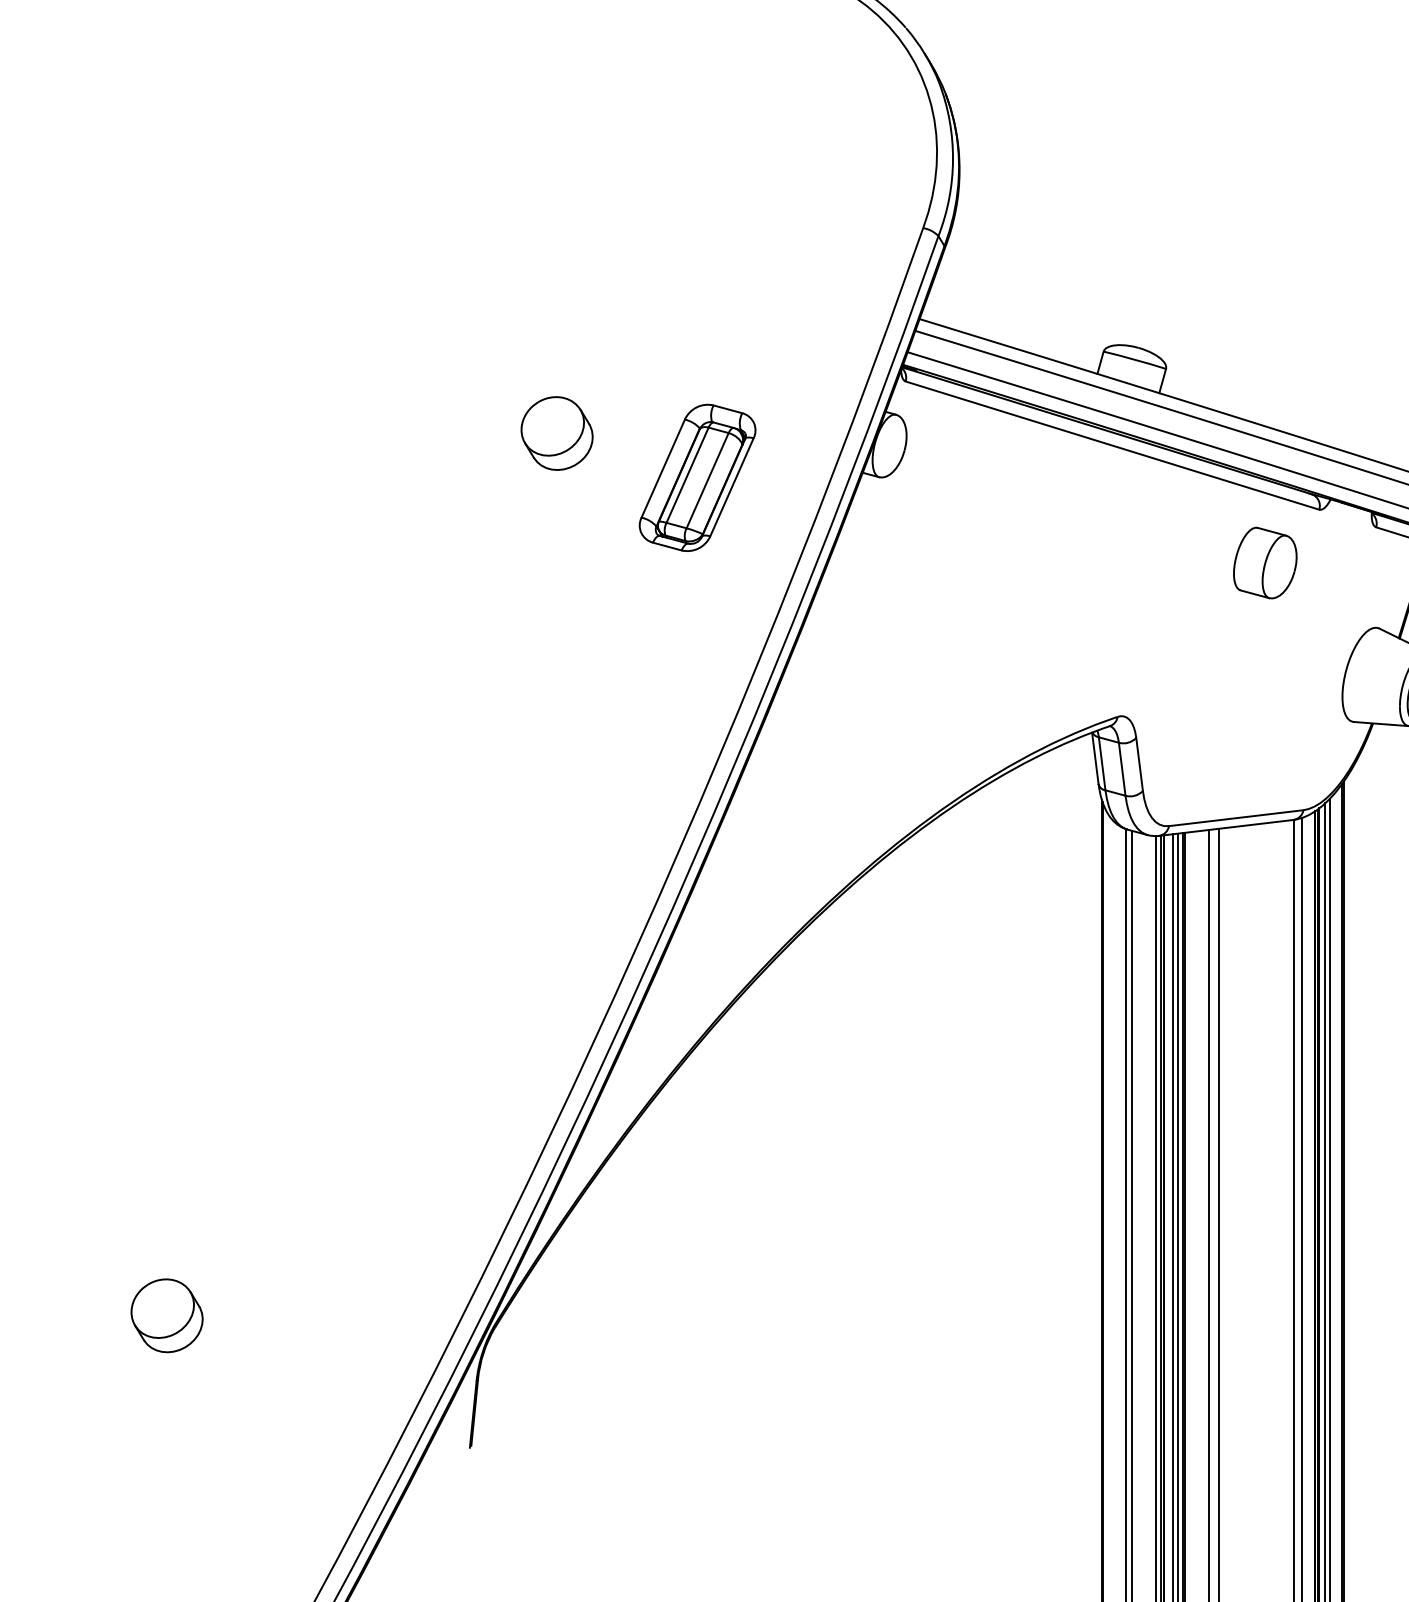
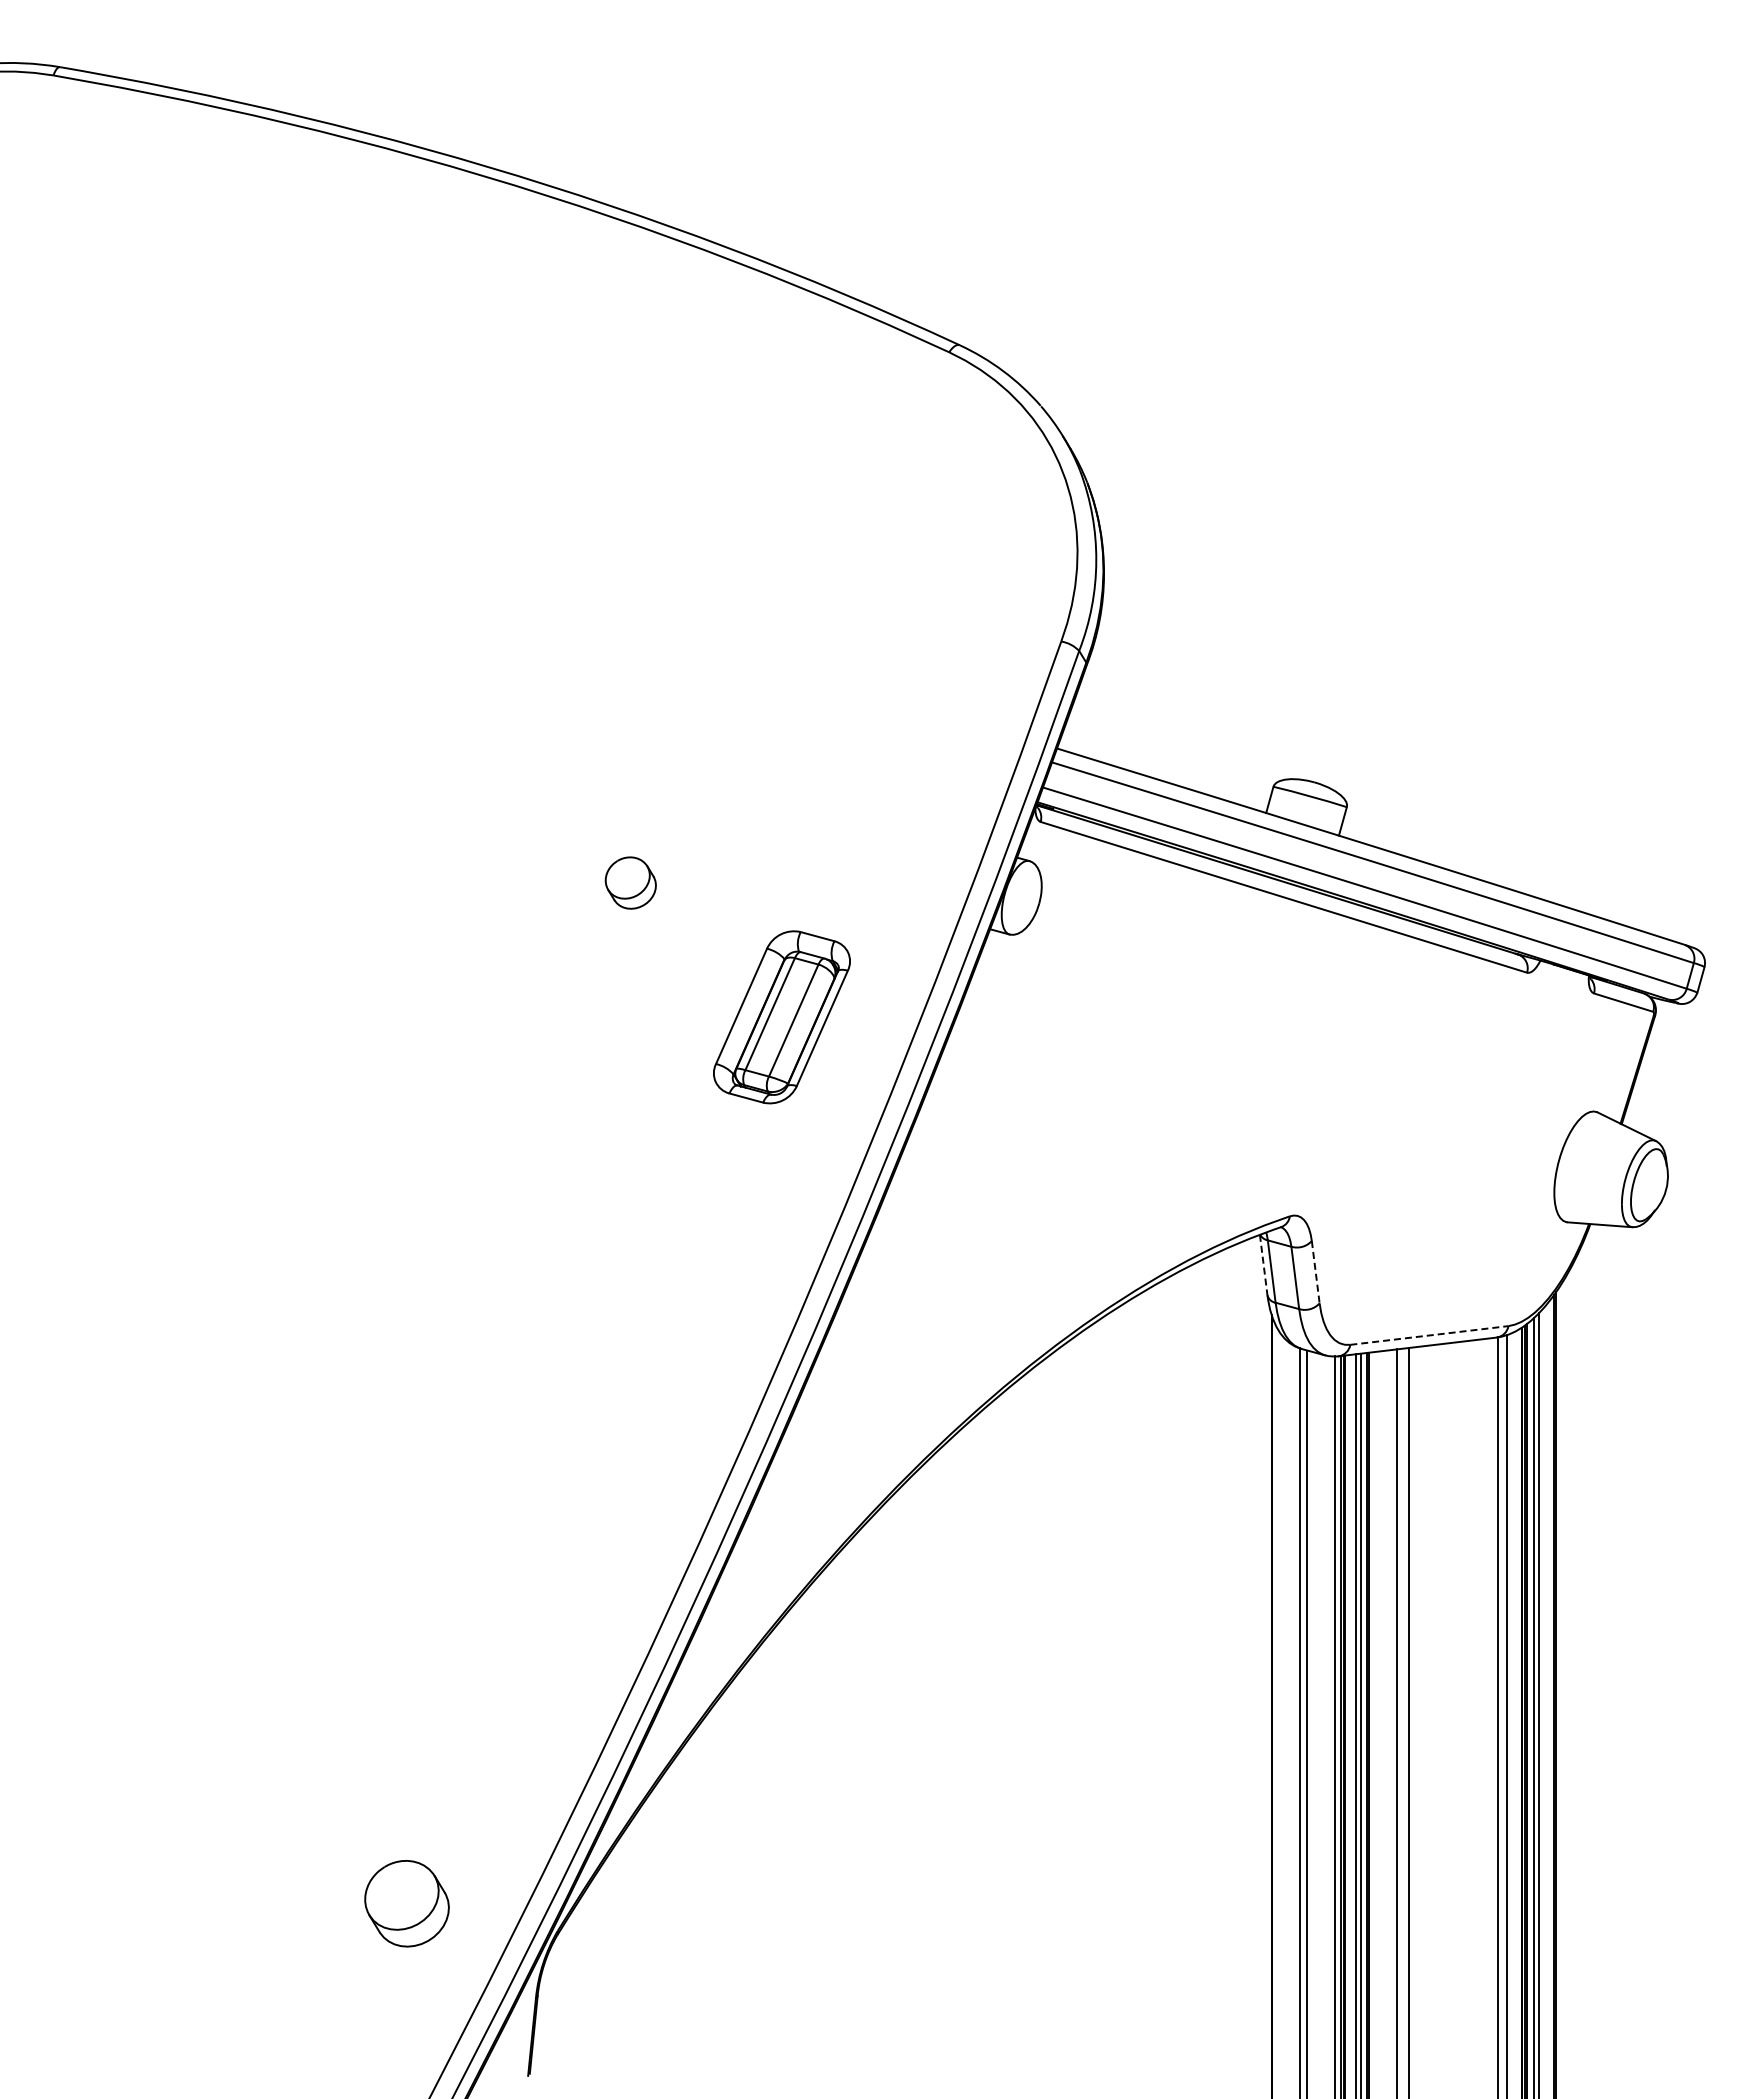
part: (556, 433) -> (630, 882), size x0.6
part: (697, 478) -> (781, 1017), moved
part: (1265, 563) -> (1463, 1035), removed
line: (1095, 758) -> (1263, 1265), solid -> dashed
line: (1139, 764) -> (1315, 1272), solid -> dashed
line: (1236, 818) -> (1429, 1335), solid -> dashed
part: (166, 1315) -> (406, 1903), moved

